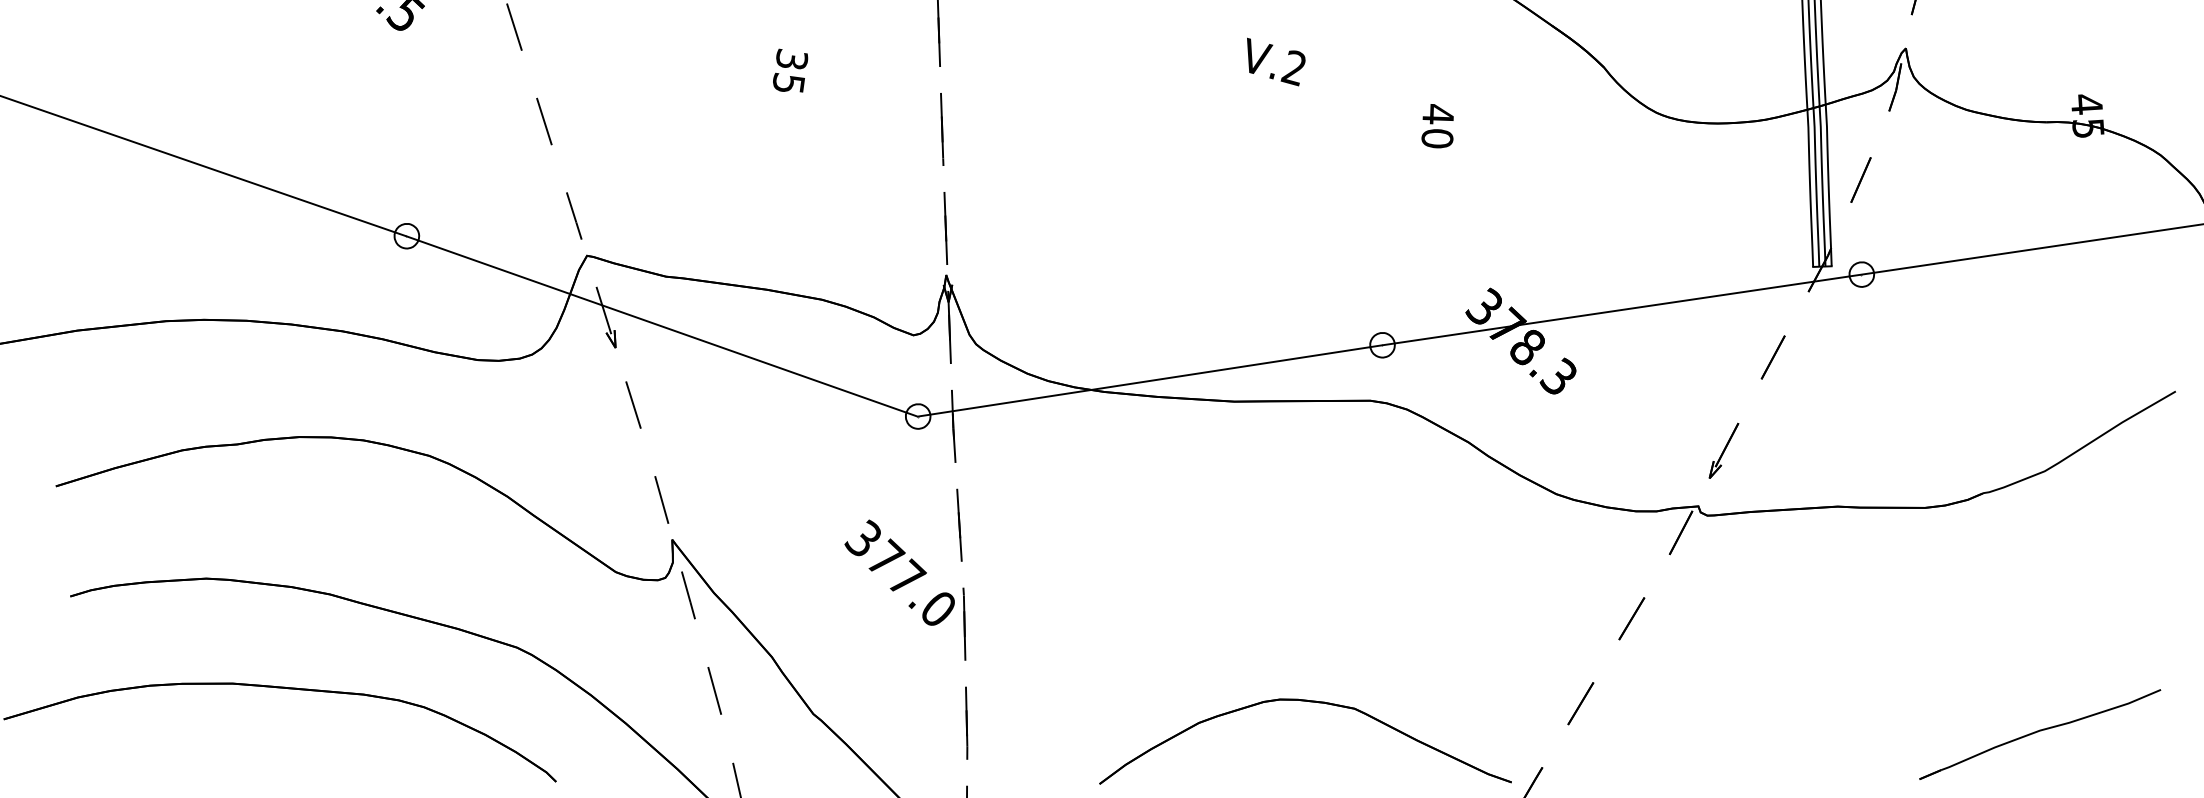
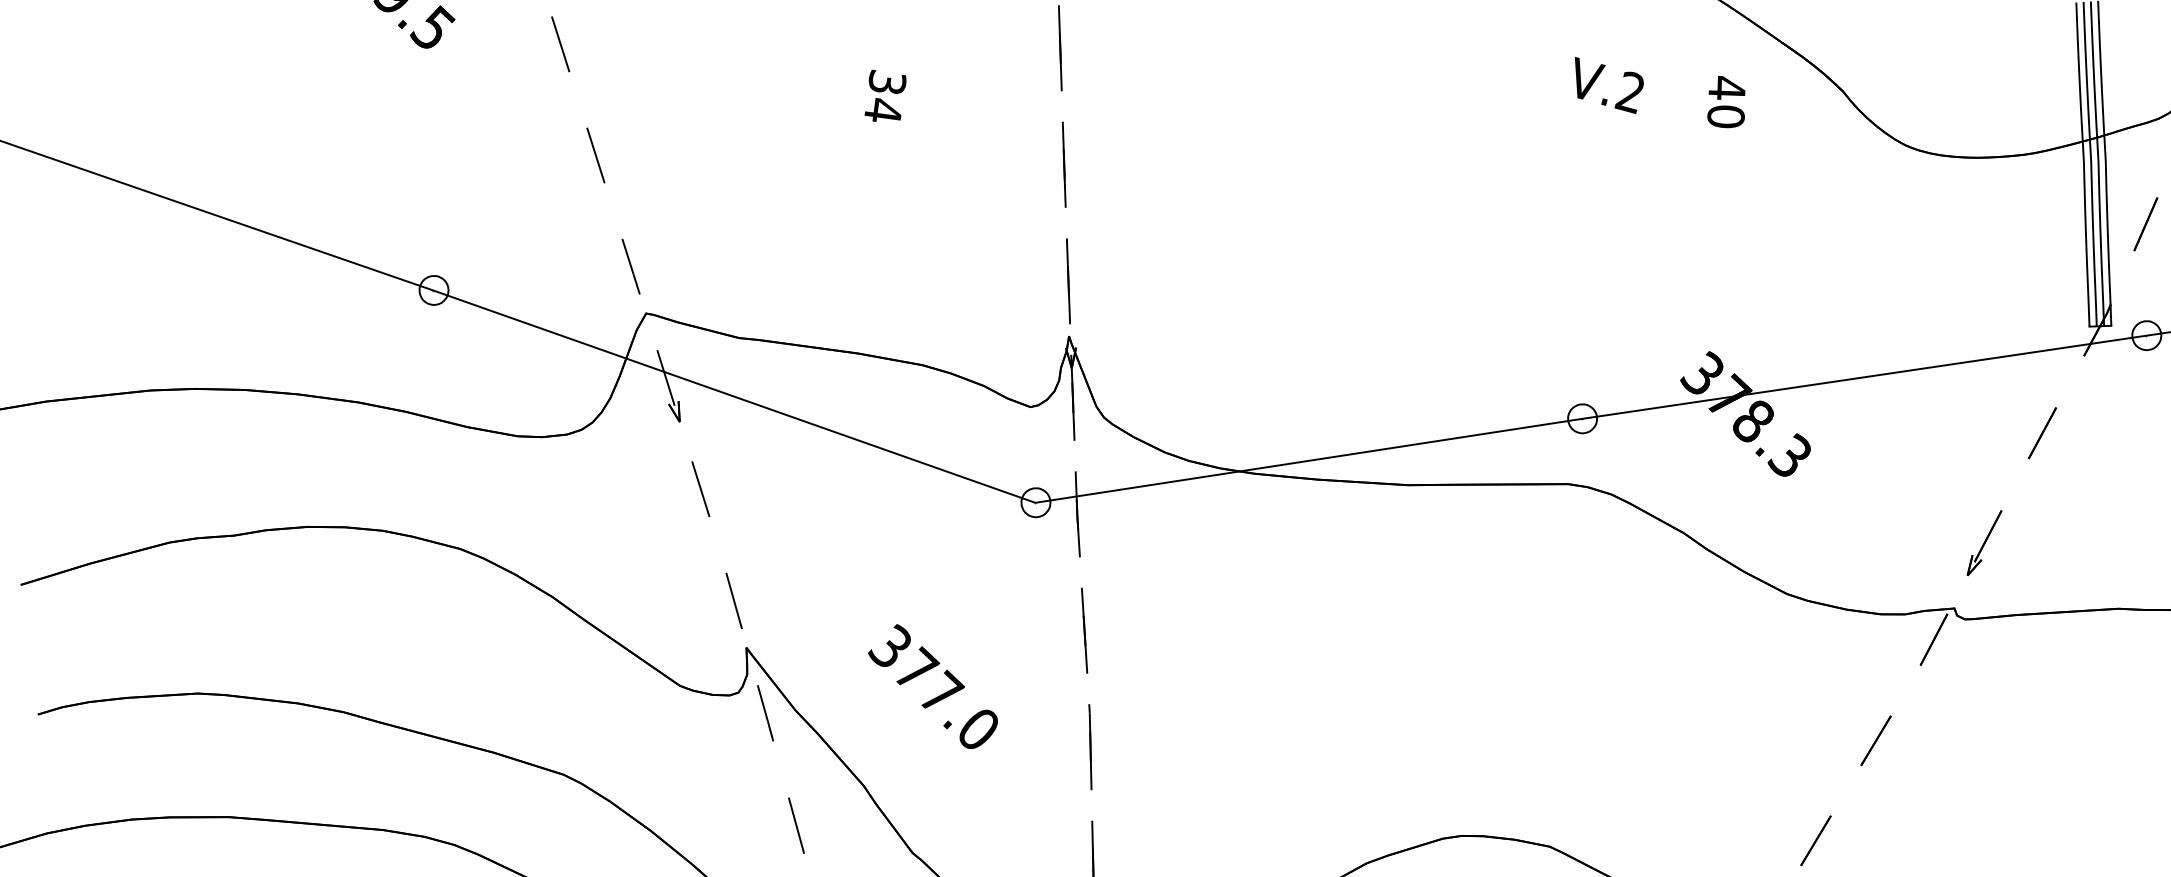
text: (1276, 61) -> (1609, 84), moved
text: (788, 82) -> (883, 109), 35 -> 34
text: (1437, 126) -> (1726, 102), moved
text: (899, 572) -> (932, 686), moved

